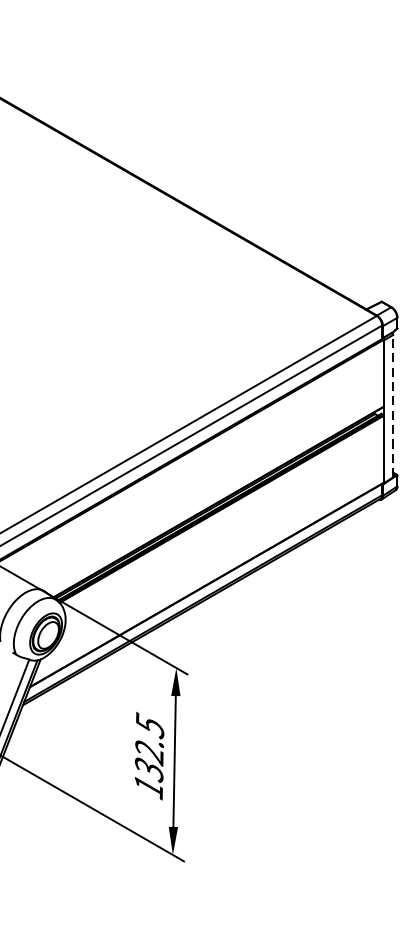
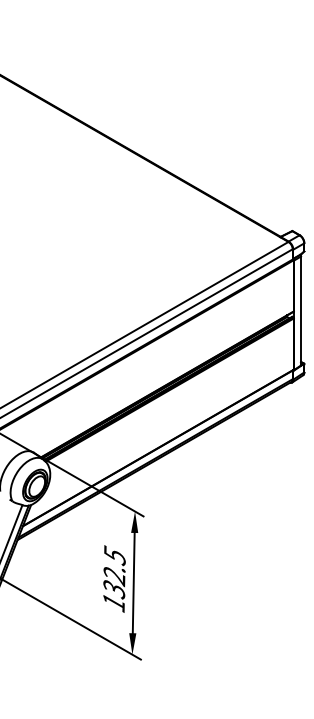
line: (393, 405) -> (301, 310), dashed -> solid

